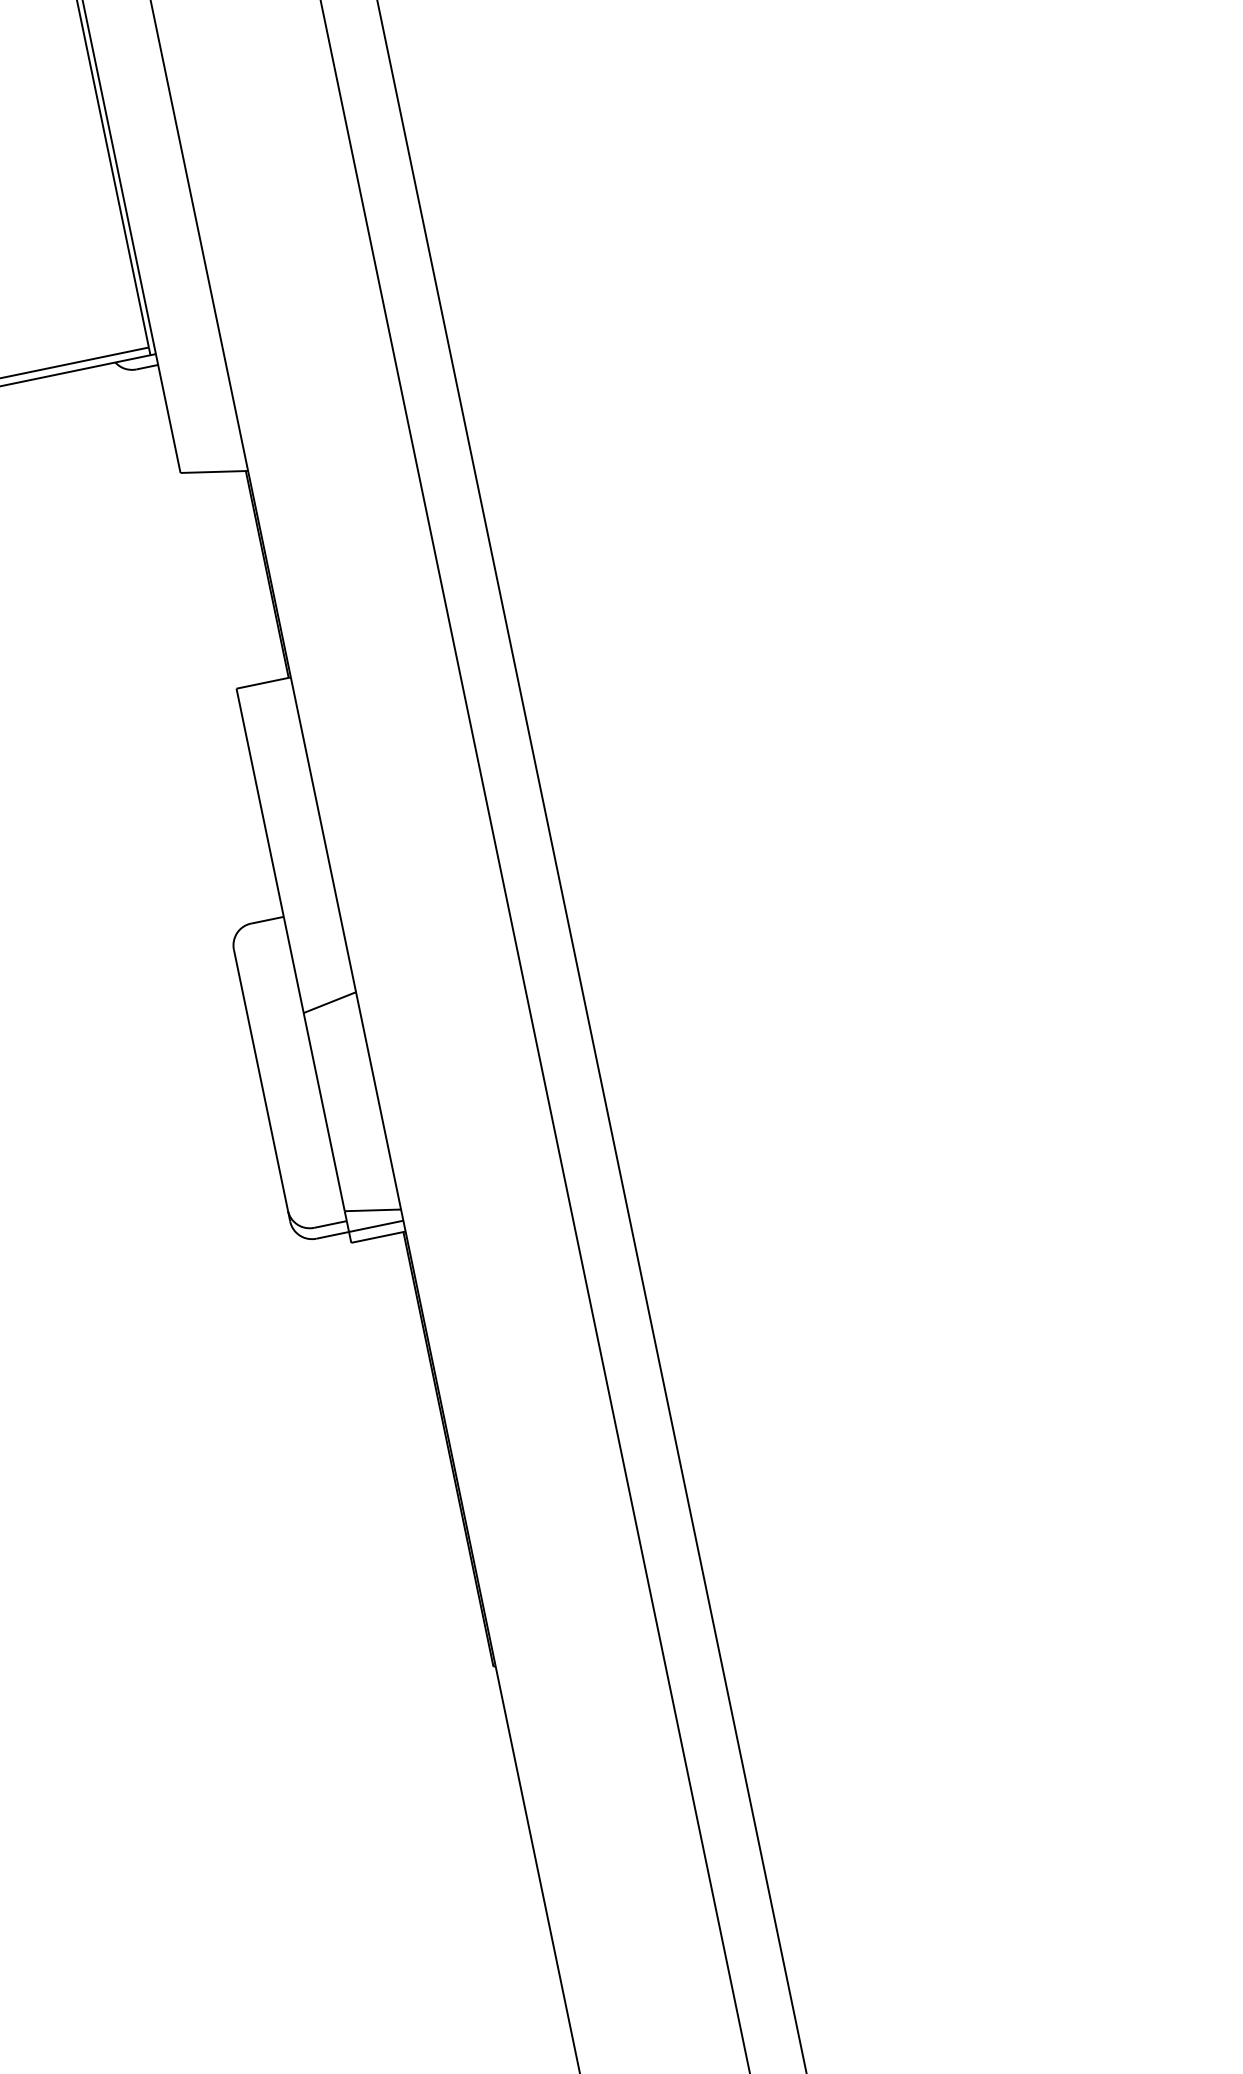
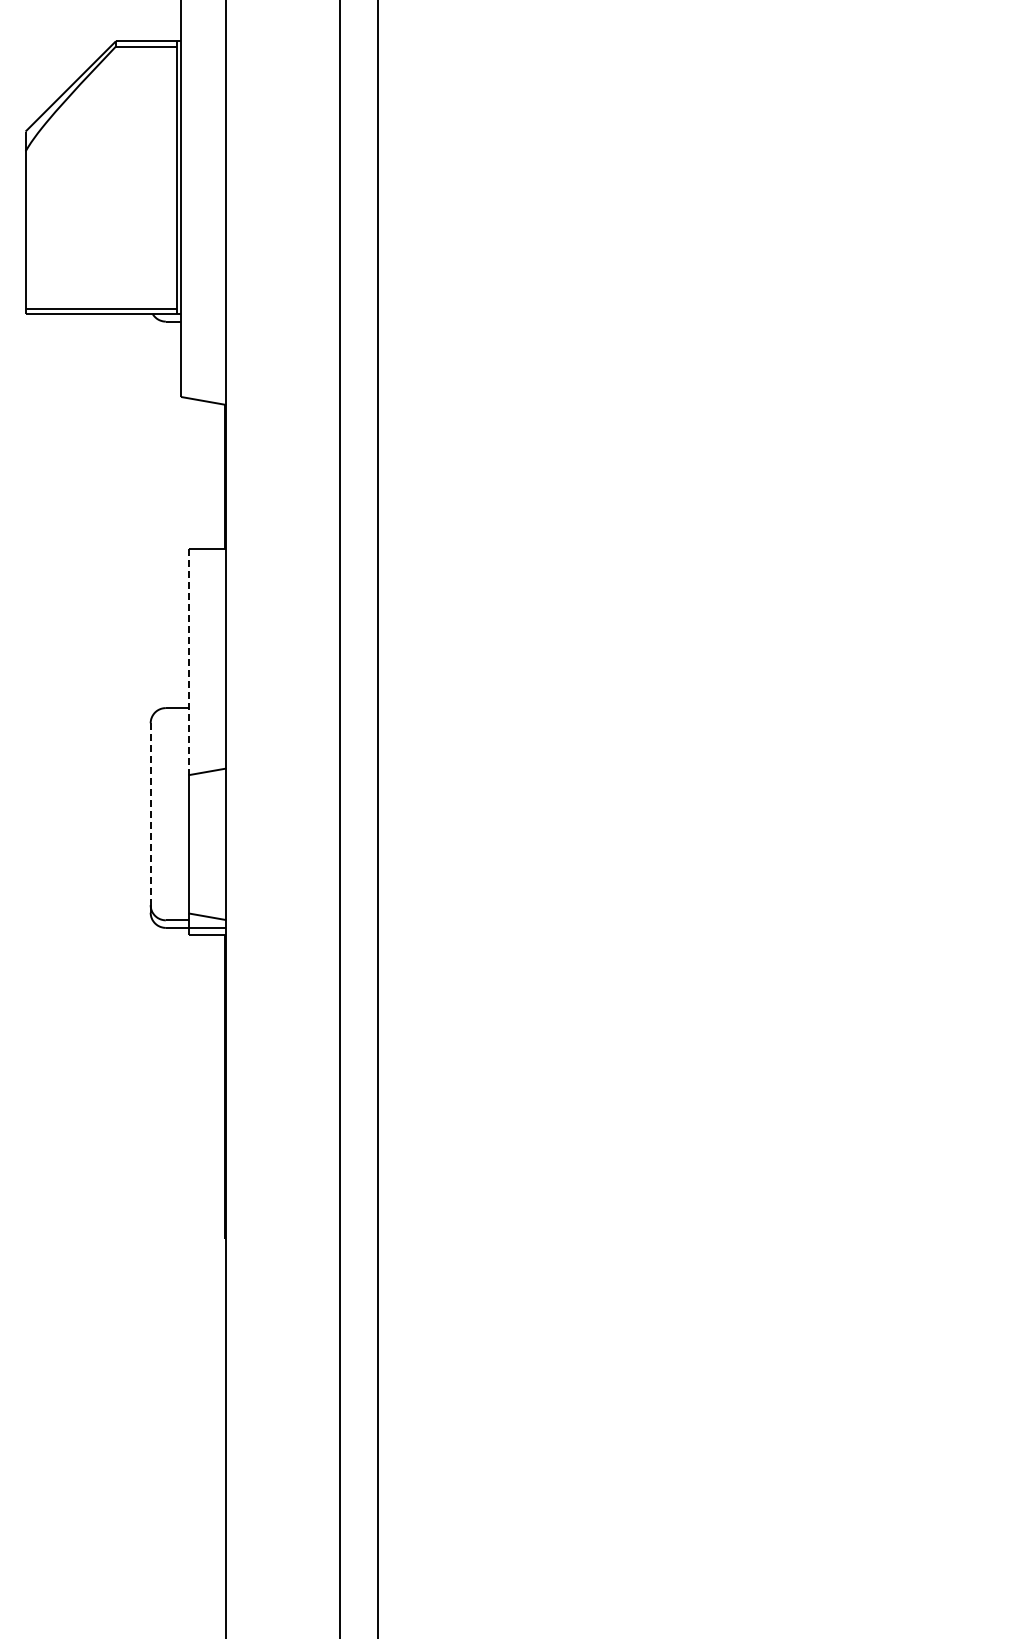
line: (270, 851) -> (188, 662), solid -> dashed
line: (260, 1080) -> (150, 814), solid -> dashed

